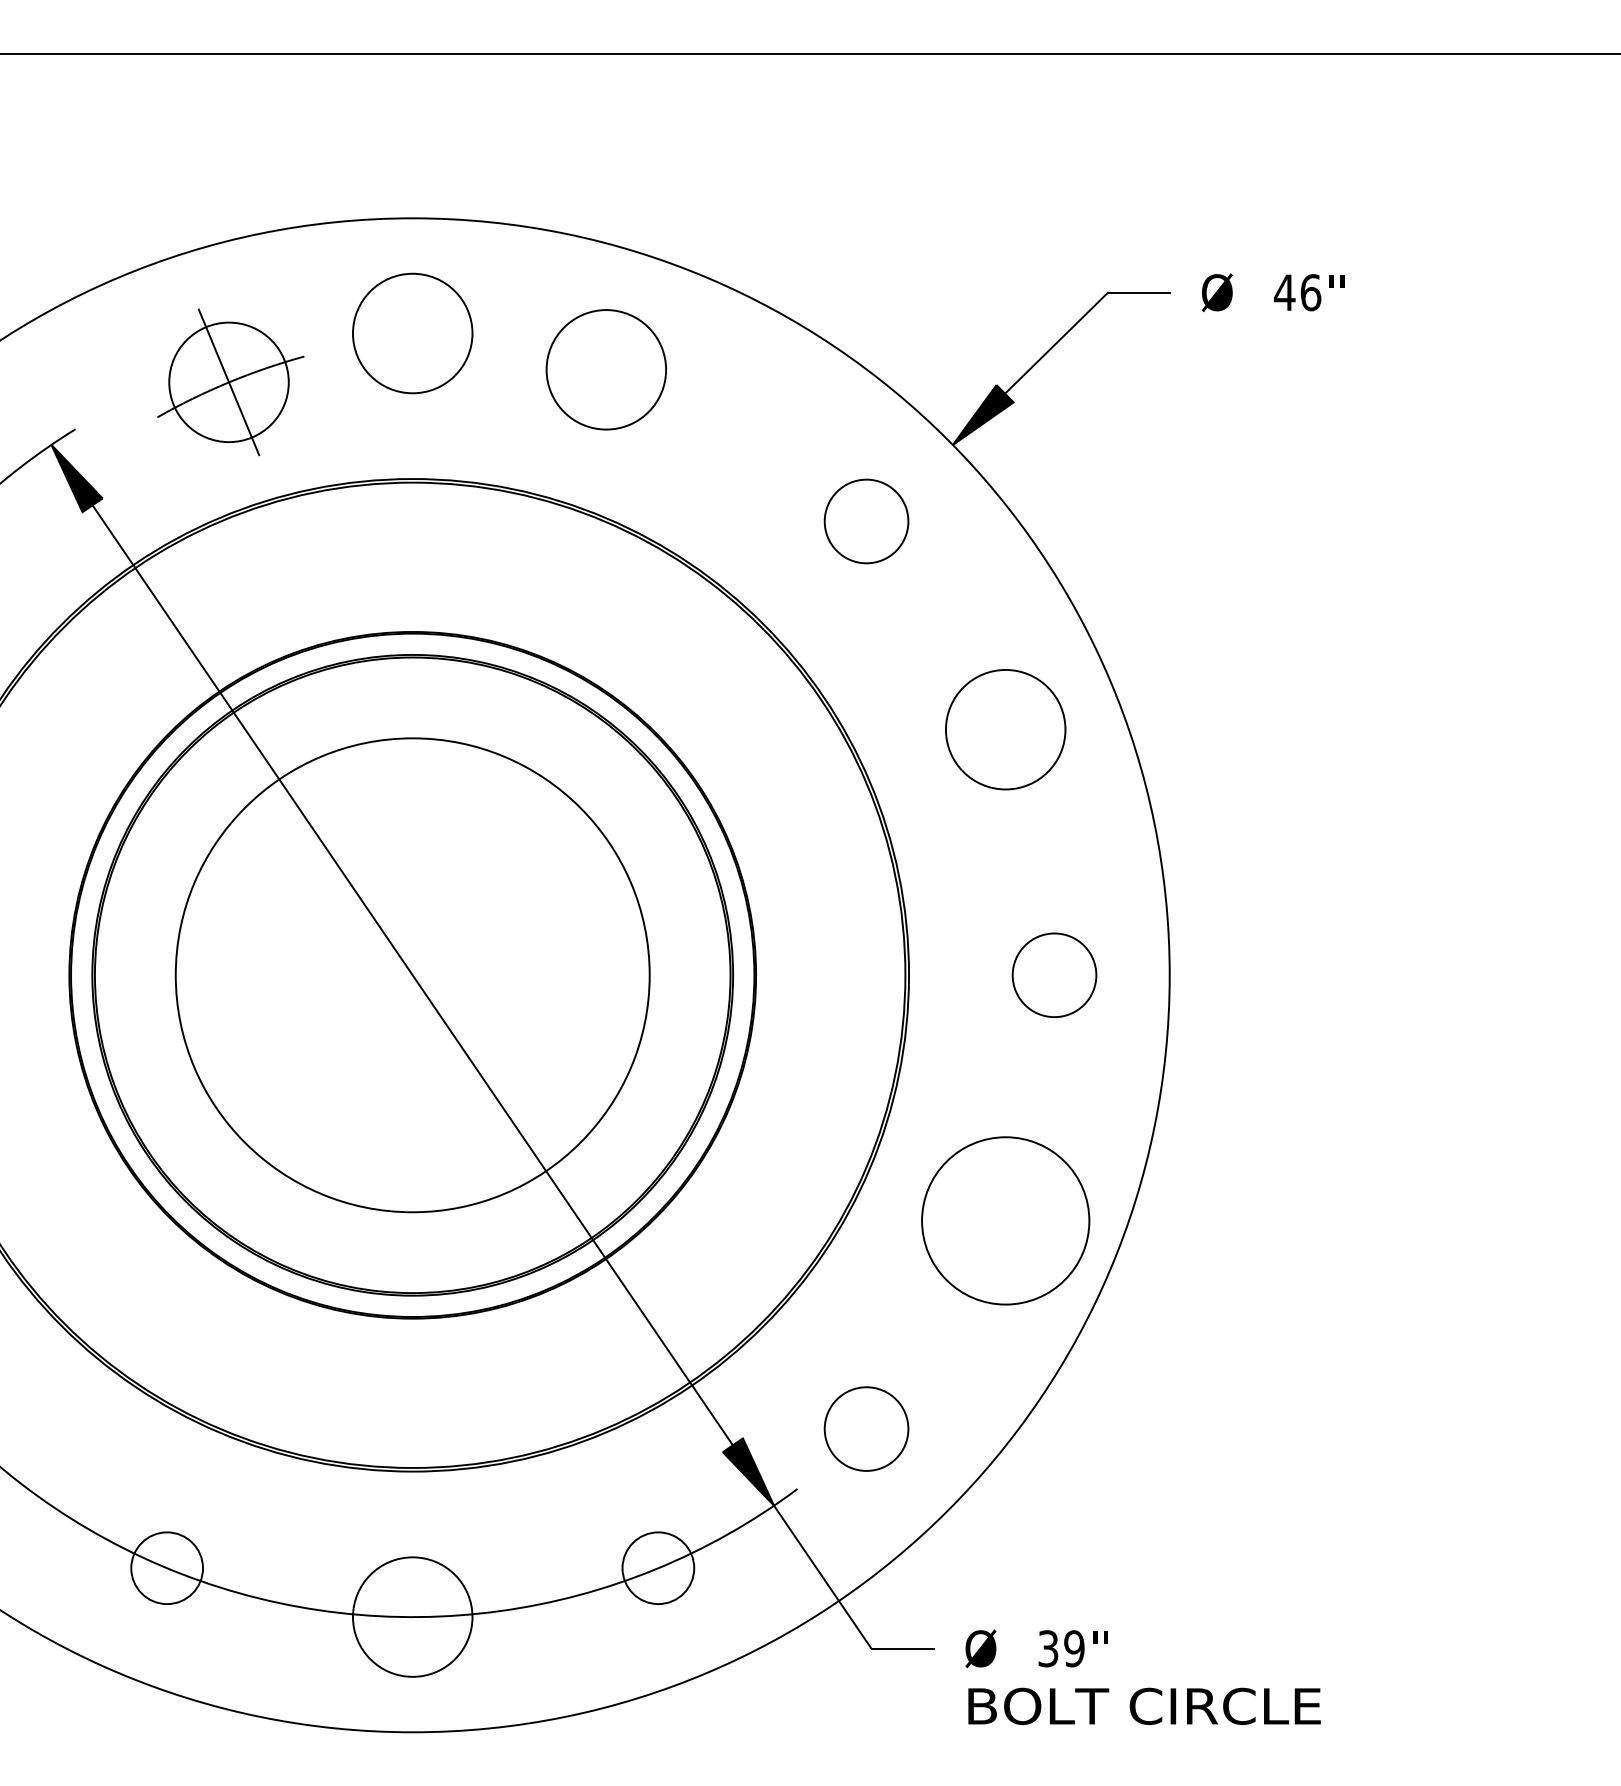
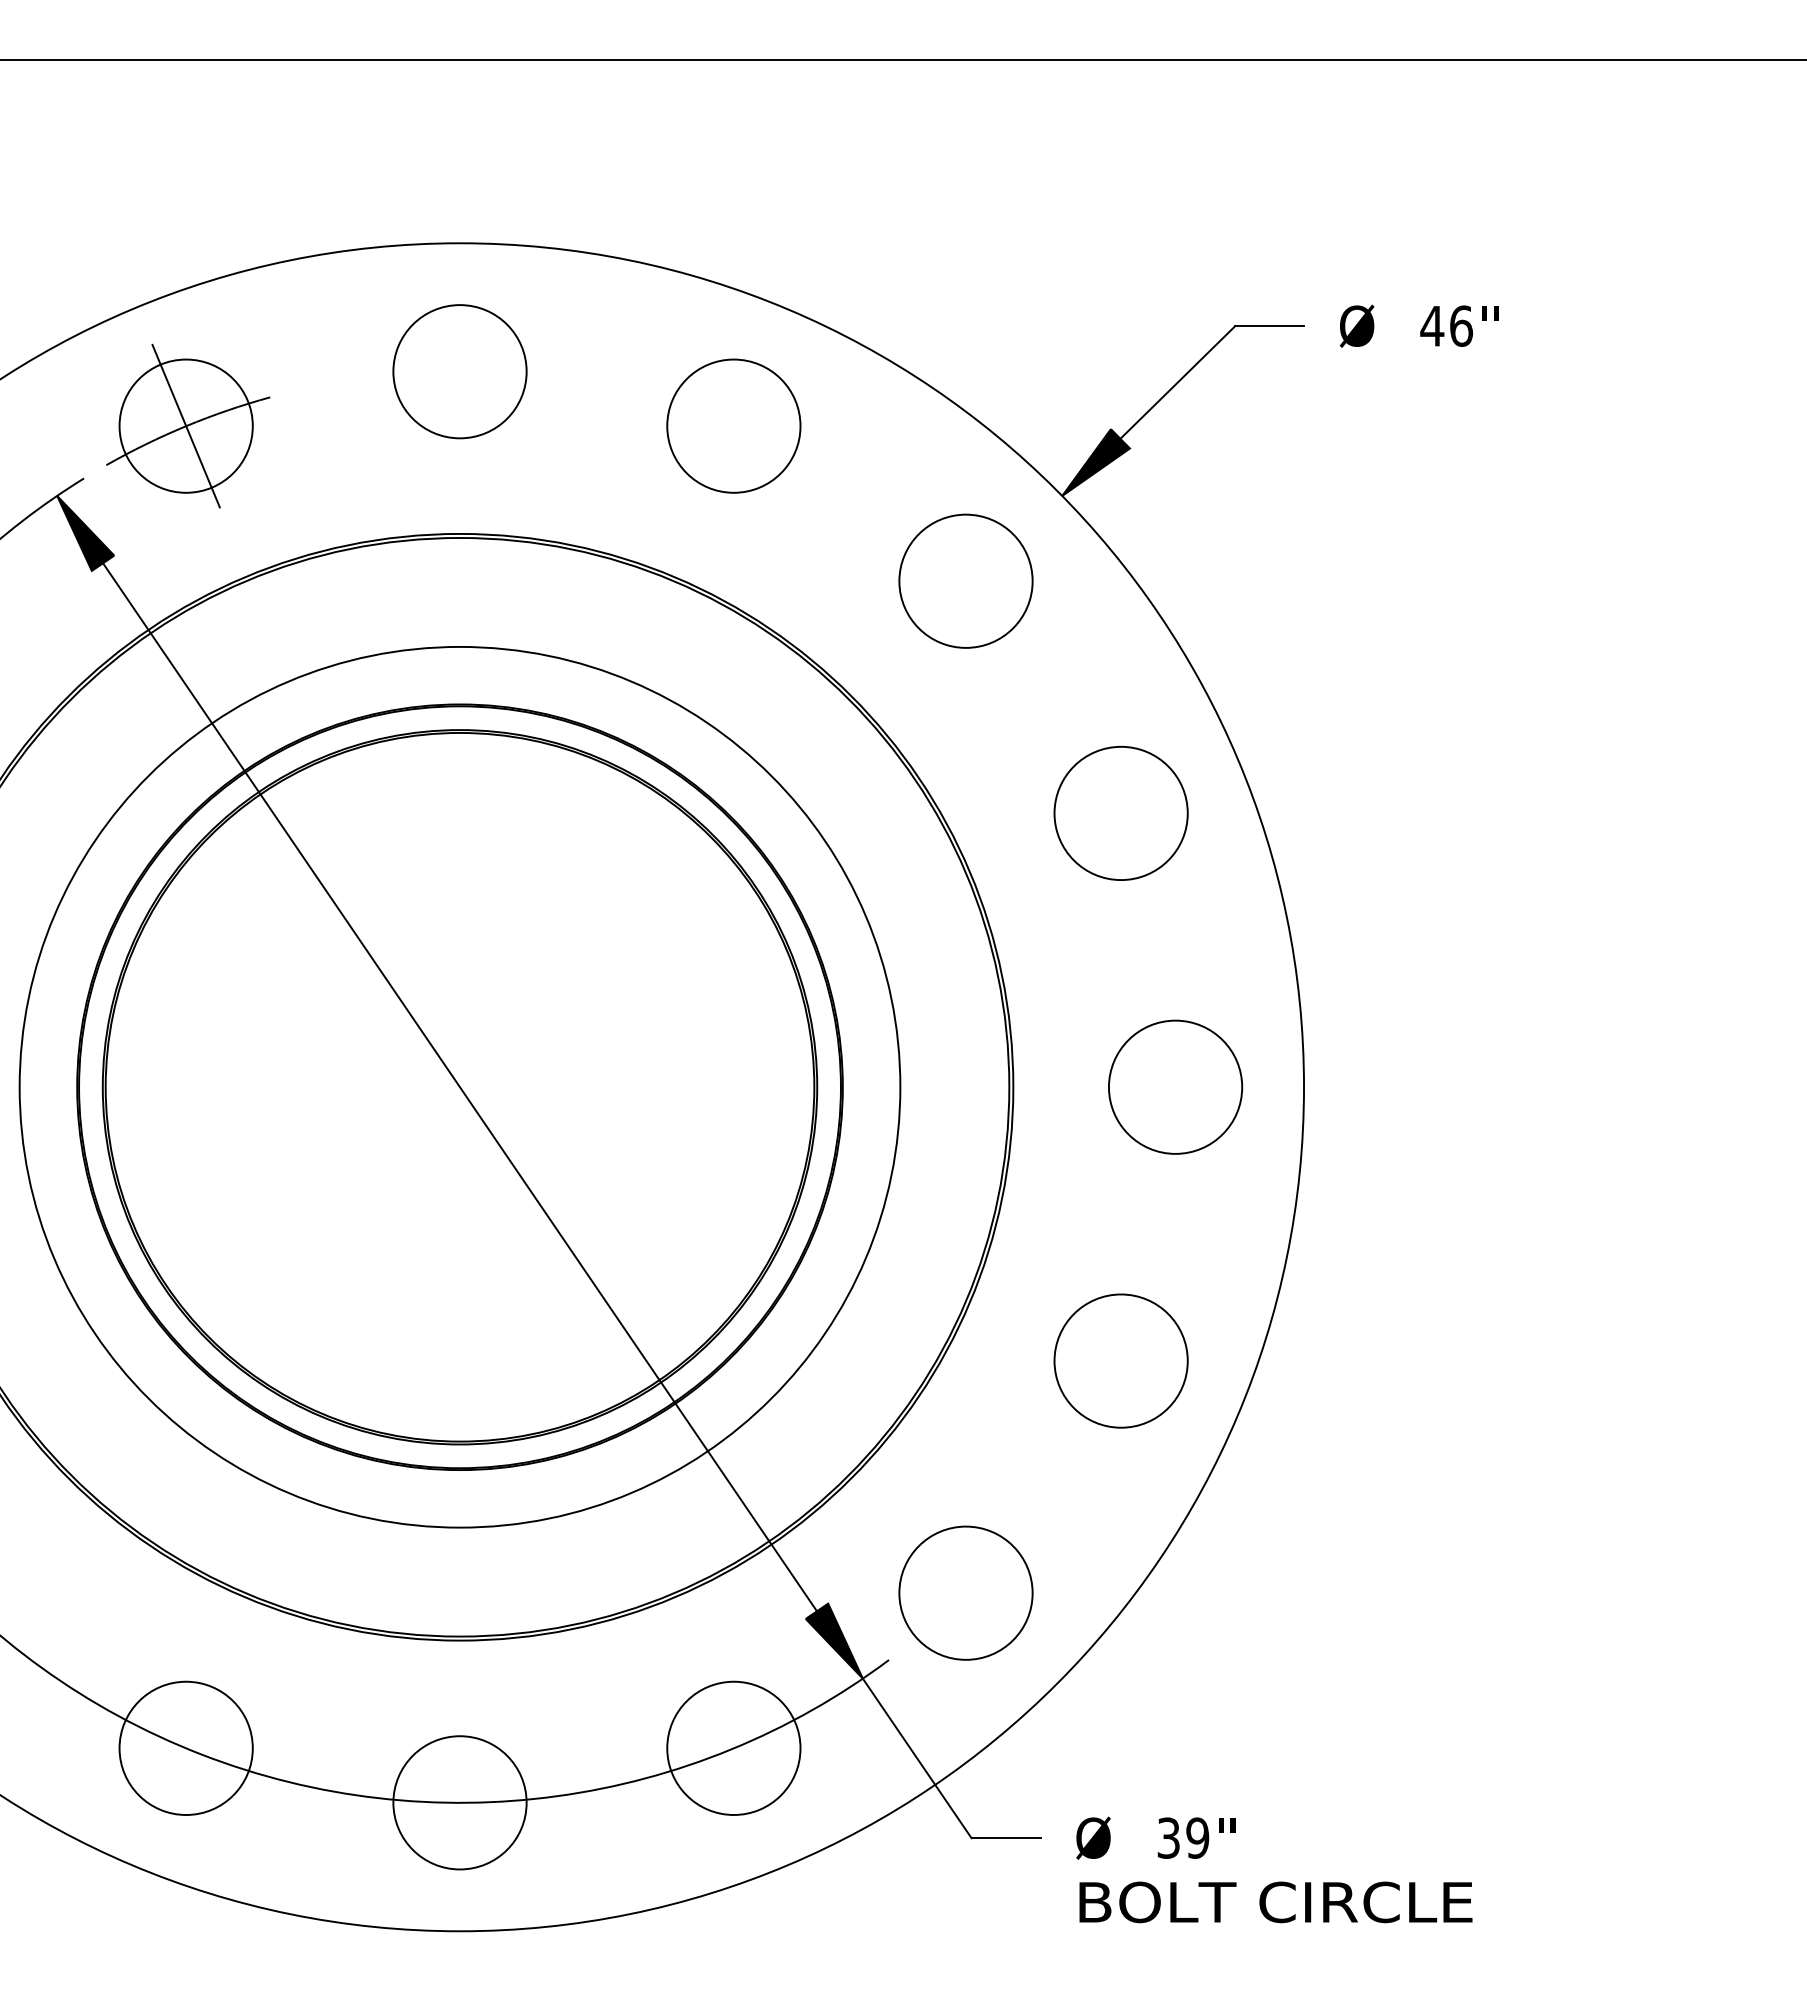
circle: (606, 369) -> (733, 425), moved
part: (231, 382) -> (188, 426), moved
circle: (866, 520) -> (965, 580), size x1.43
circle: (412, 974) -> (459, 1086), size x1.67
circle: (1054, 974) -> (1175, 1086), size x1.43
circle: (1005, 1220) -> (1120, 1360), size x0.71
circle: (866, 1428) -> (965, 1592), size x1.43
circle: (166, 1567) -> (185, 1747), size x1.67
circle: (658, 1567) -> (733, 1747), size x1.67

